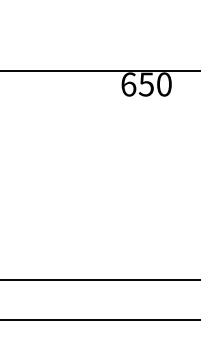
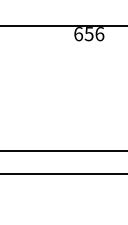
text: (163, 85) -> (99, 34), 650 -> 656

